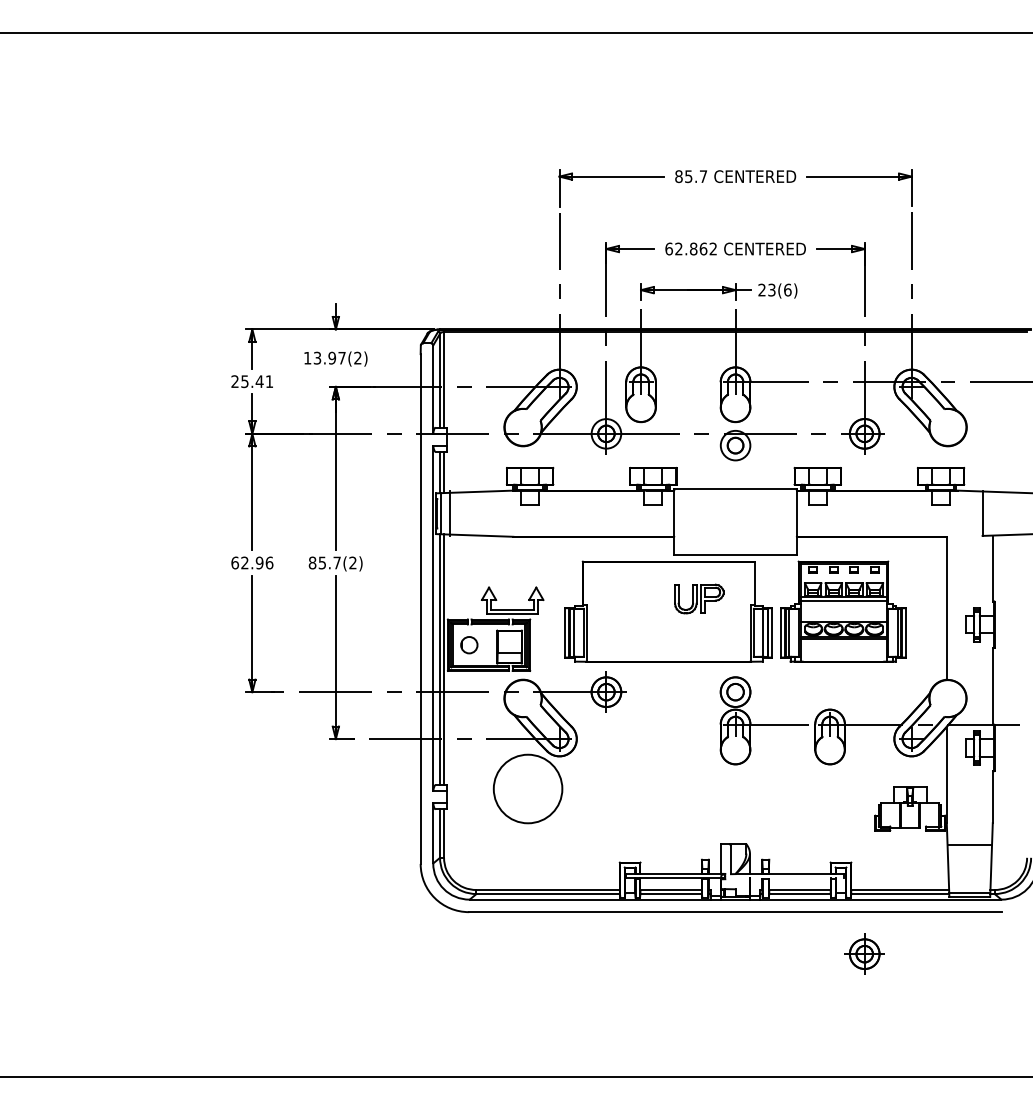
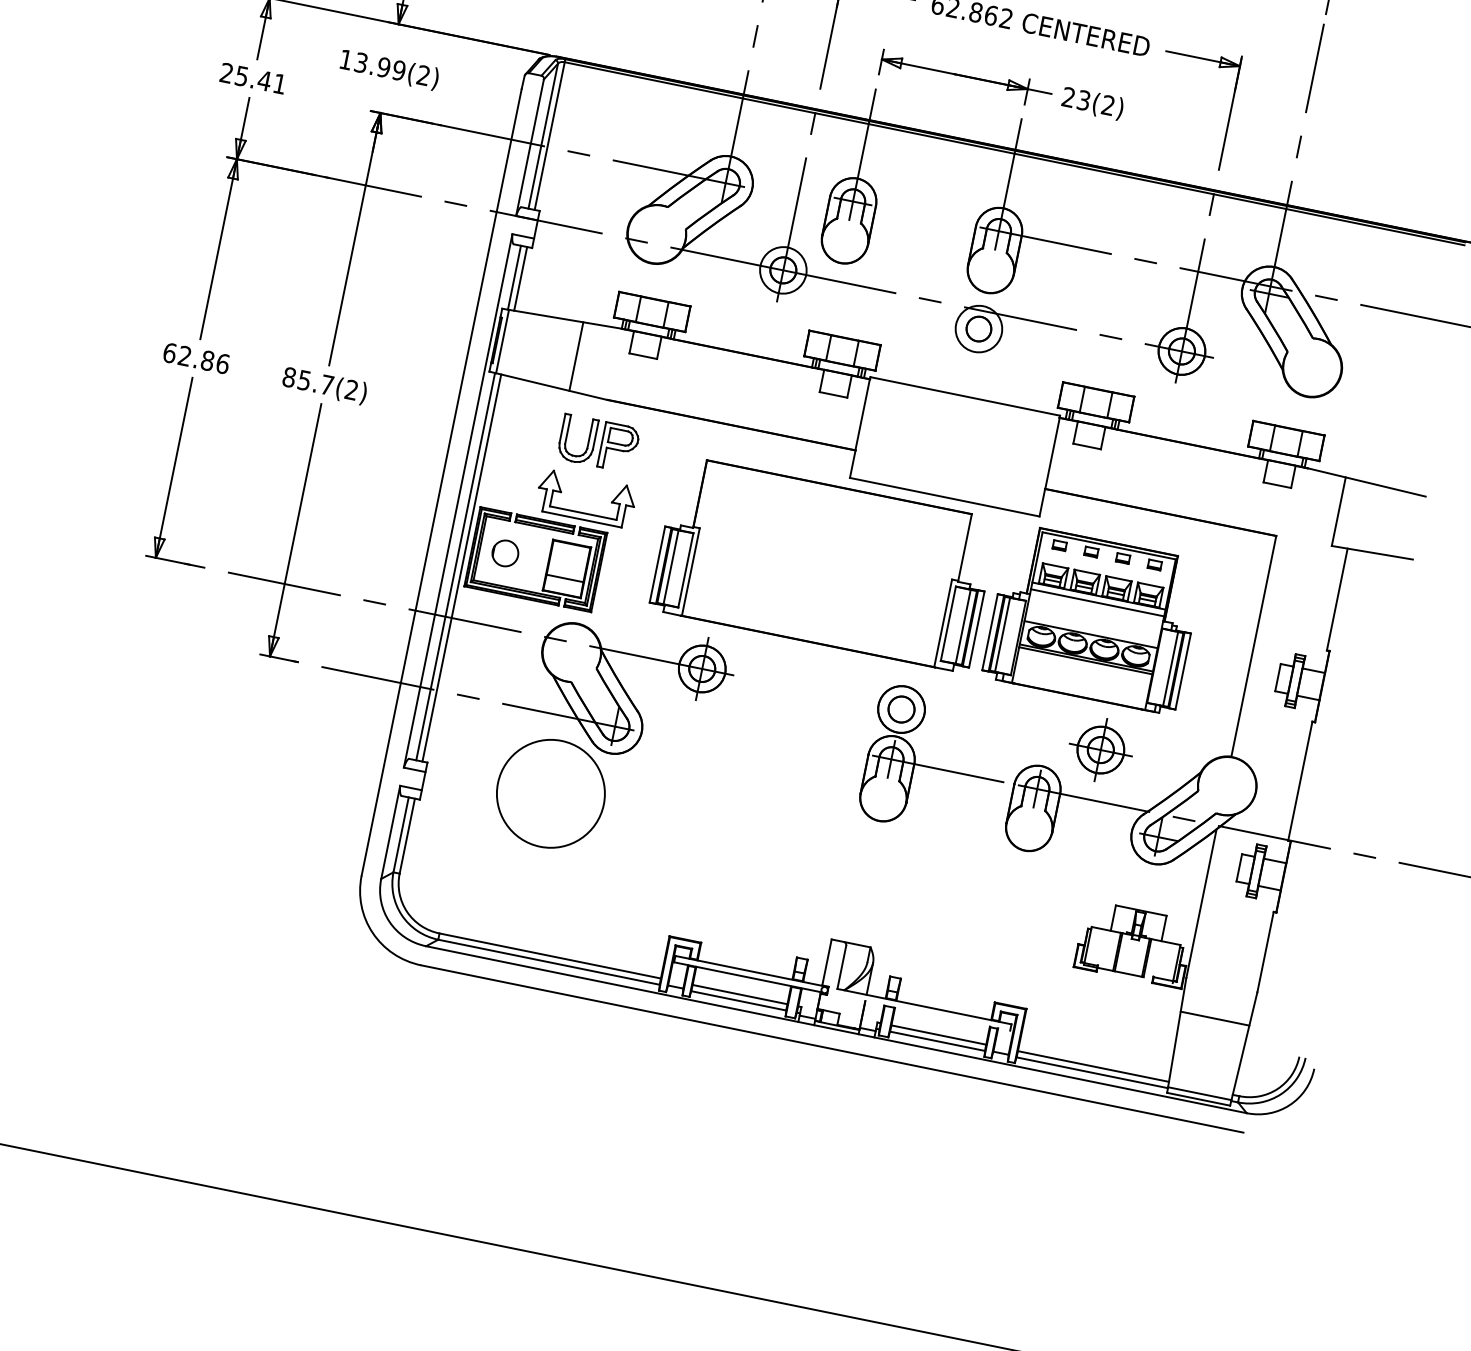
text: (787, 289) -> (1108, 104), 23(6) -> 23(2)
text: (341, 357) -> (398, 69), 13.97(2) -> 13.99(2)
line: (449, 513) -> (576, 356), moved
text: (259, 562) -> (207, 359), 62.96 -> 62.86
part: (699, 598) -> (598, 442), moved
part: (864, 953) -> (1100, 748), moved

